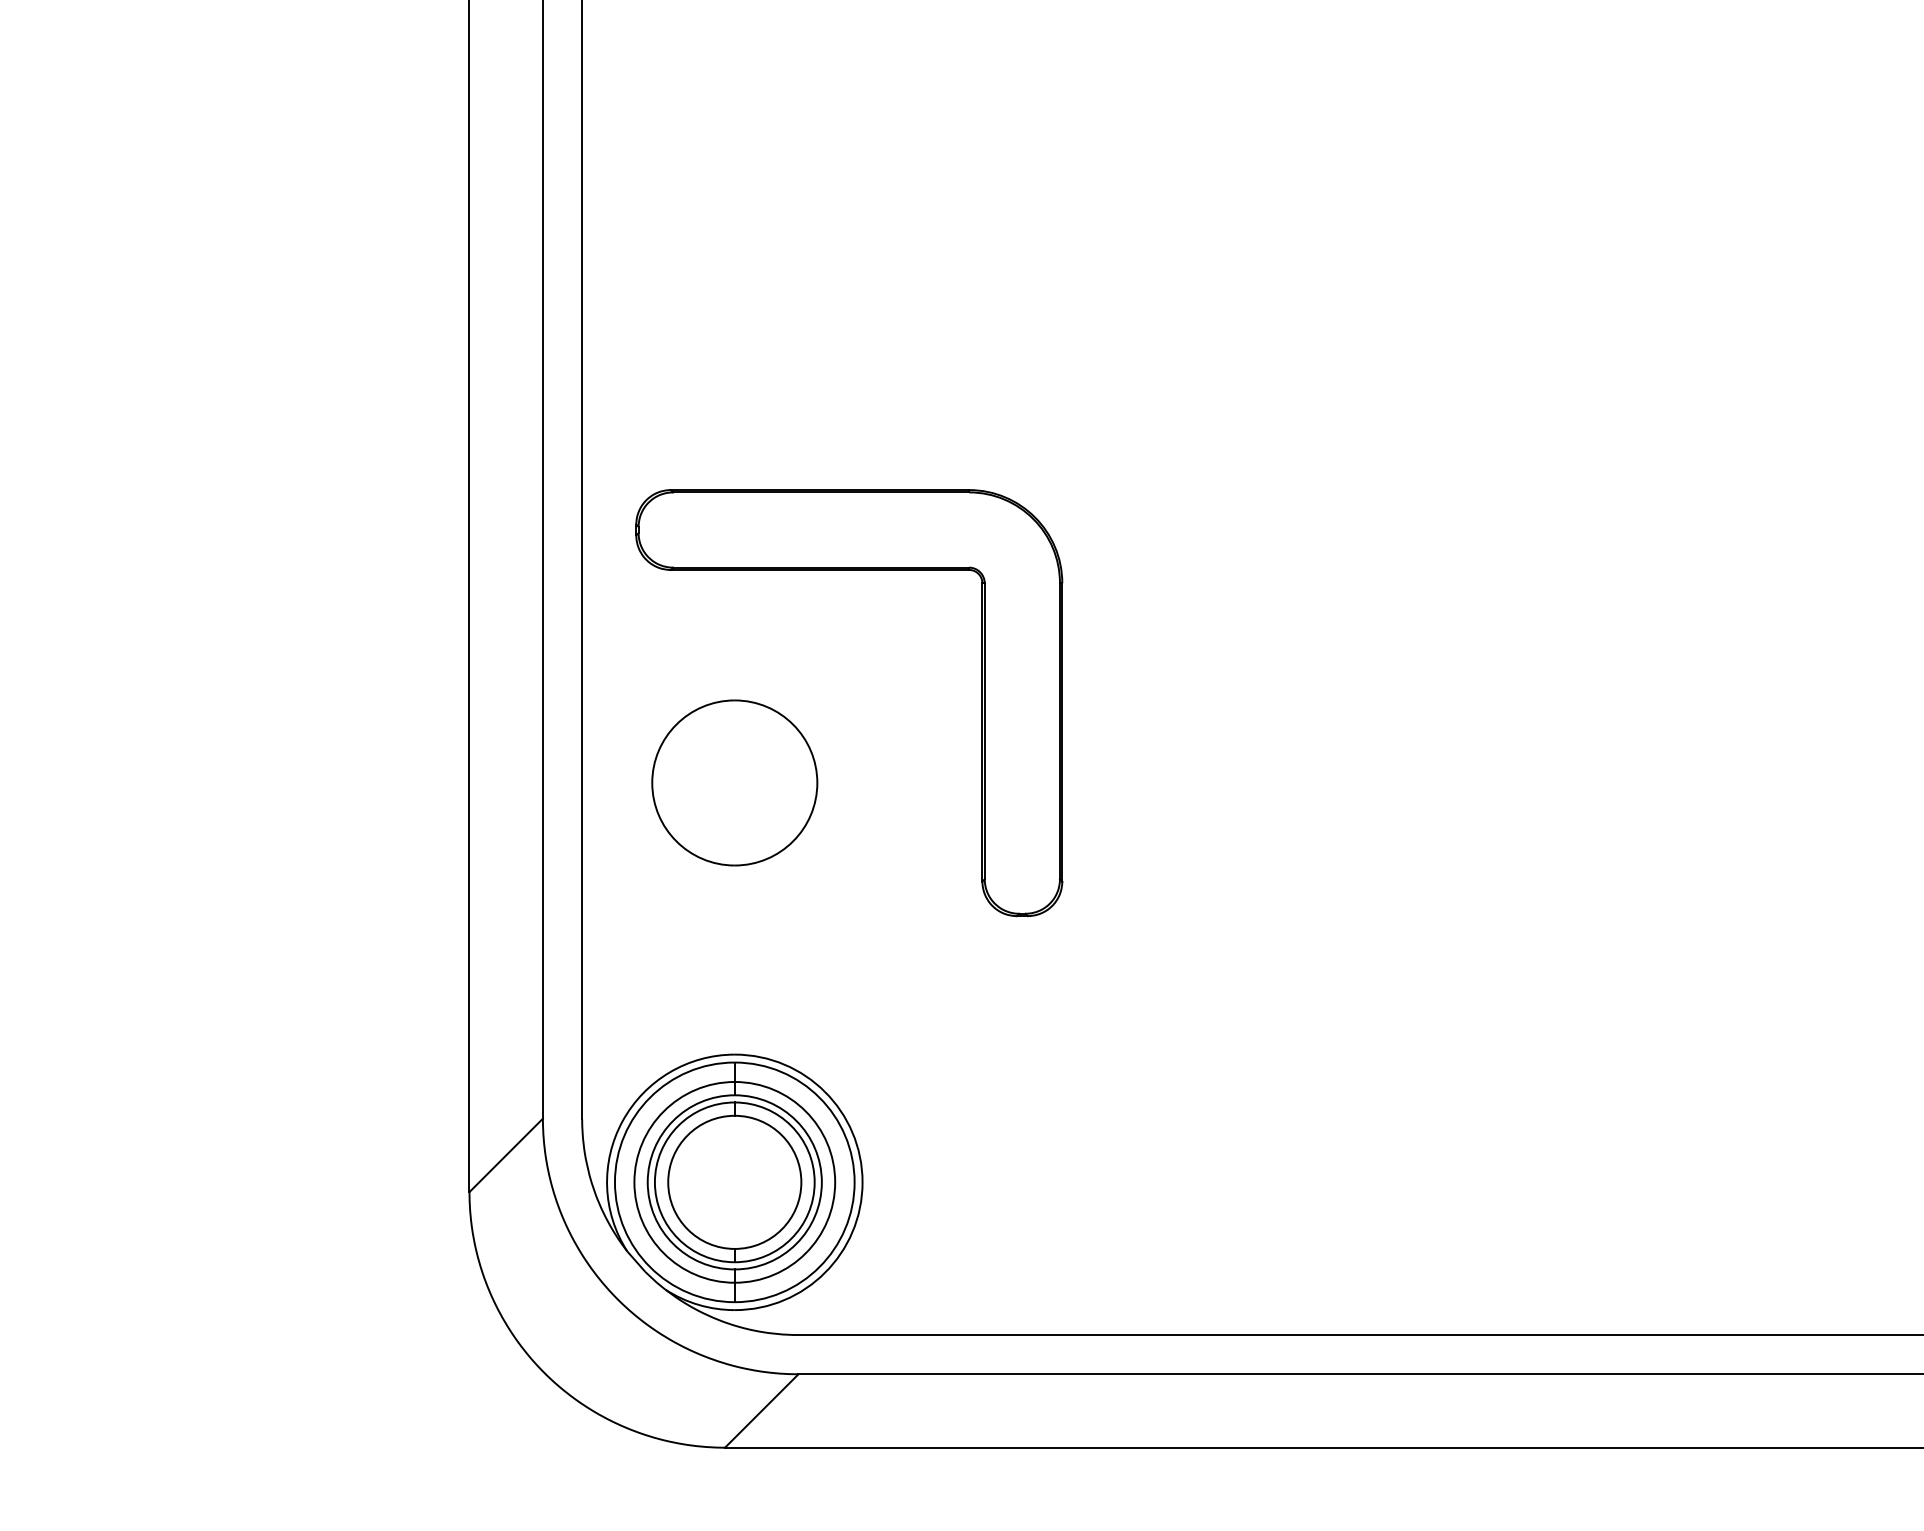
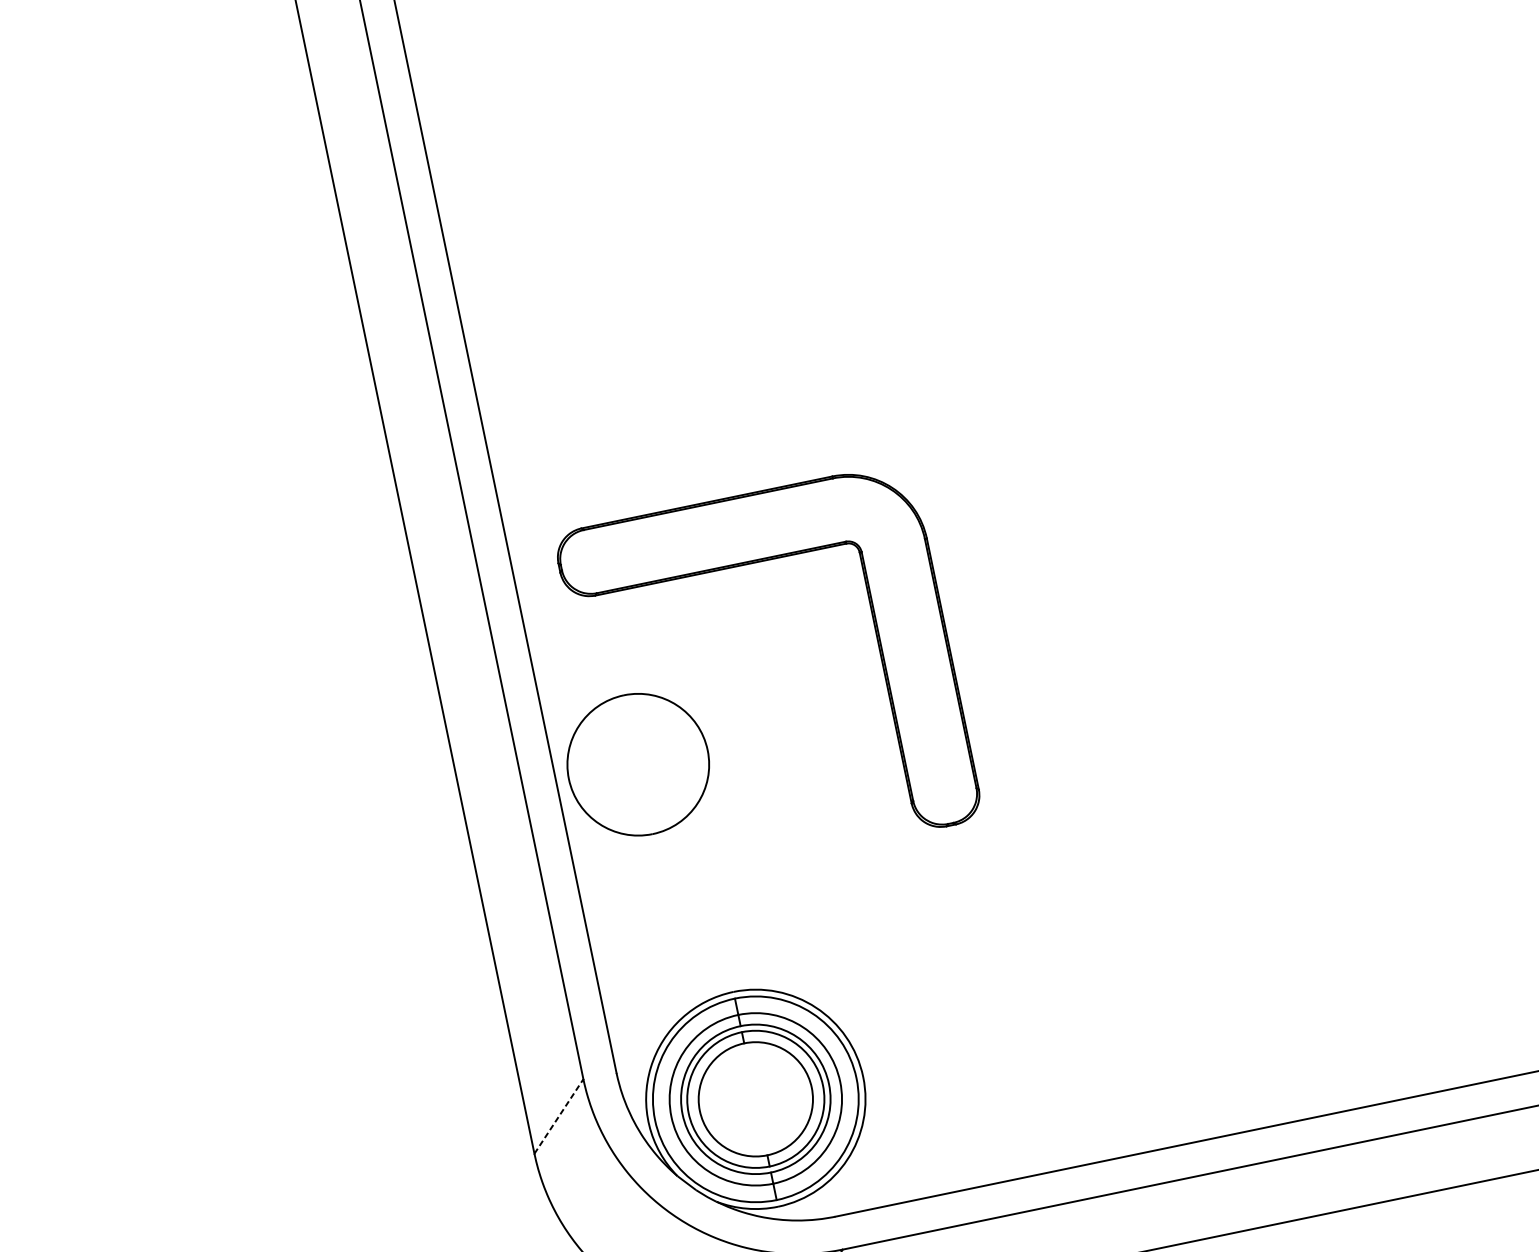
part: (734, 782) -> (637, 764), moved
line: (506, 1155) -> (559, 1116), solid -> dashed

